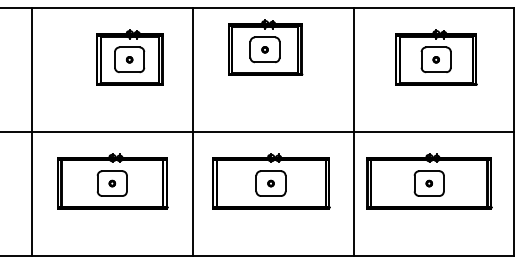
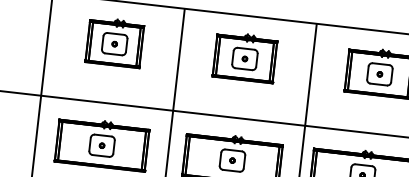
part: (265, 47) -> (245, 57), moved
part: (129, 57) -> (114, 42), moved

